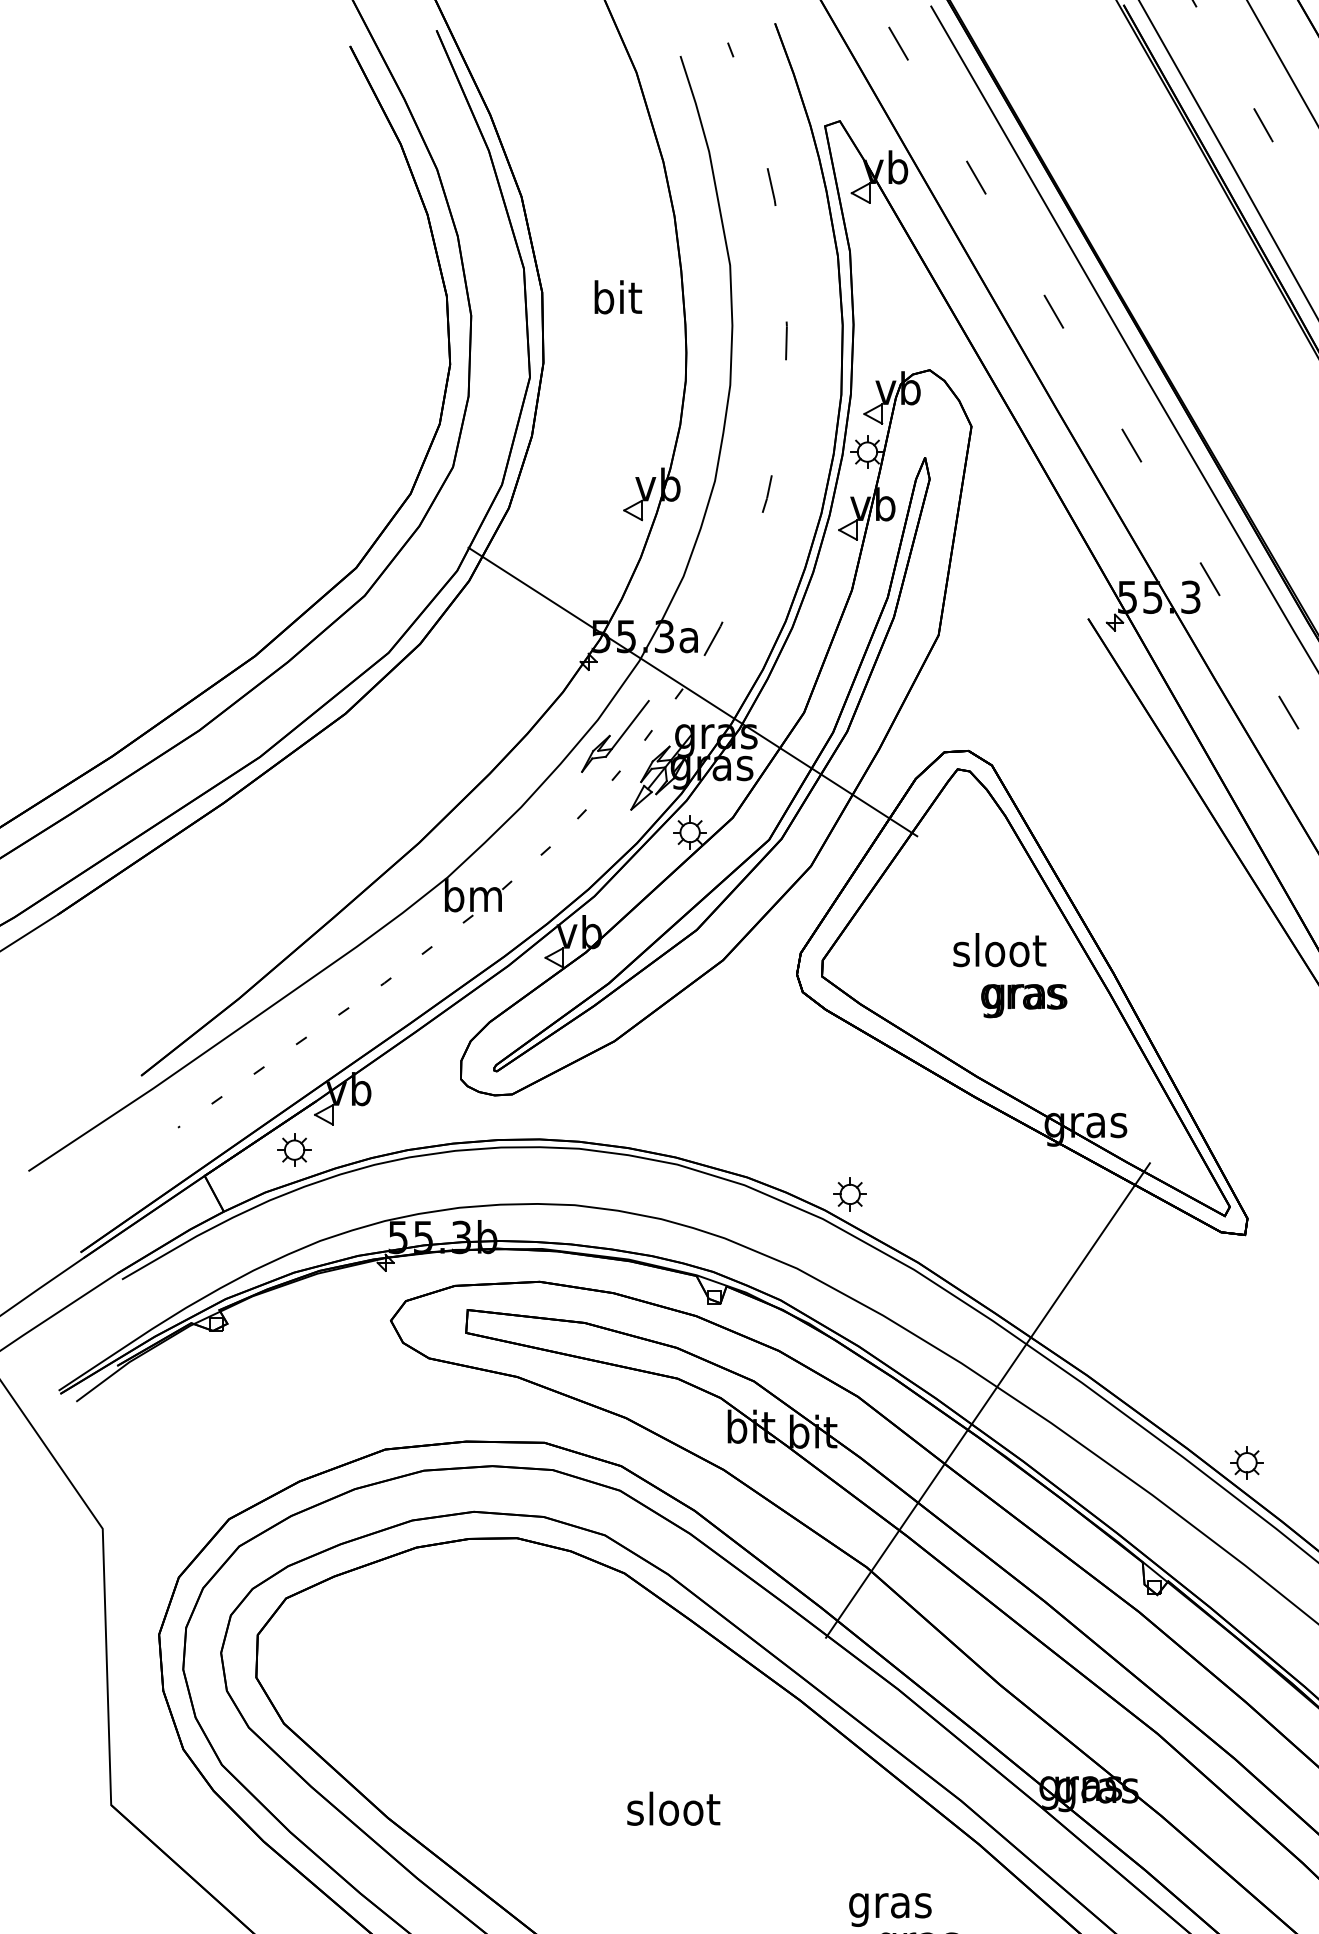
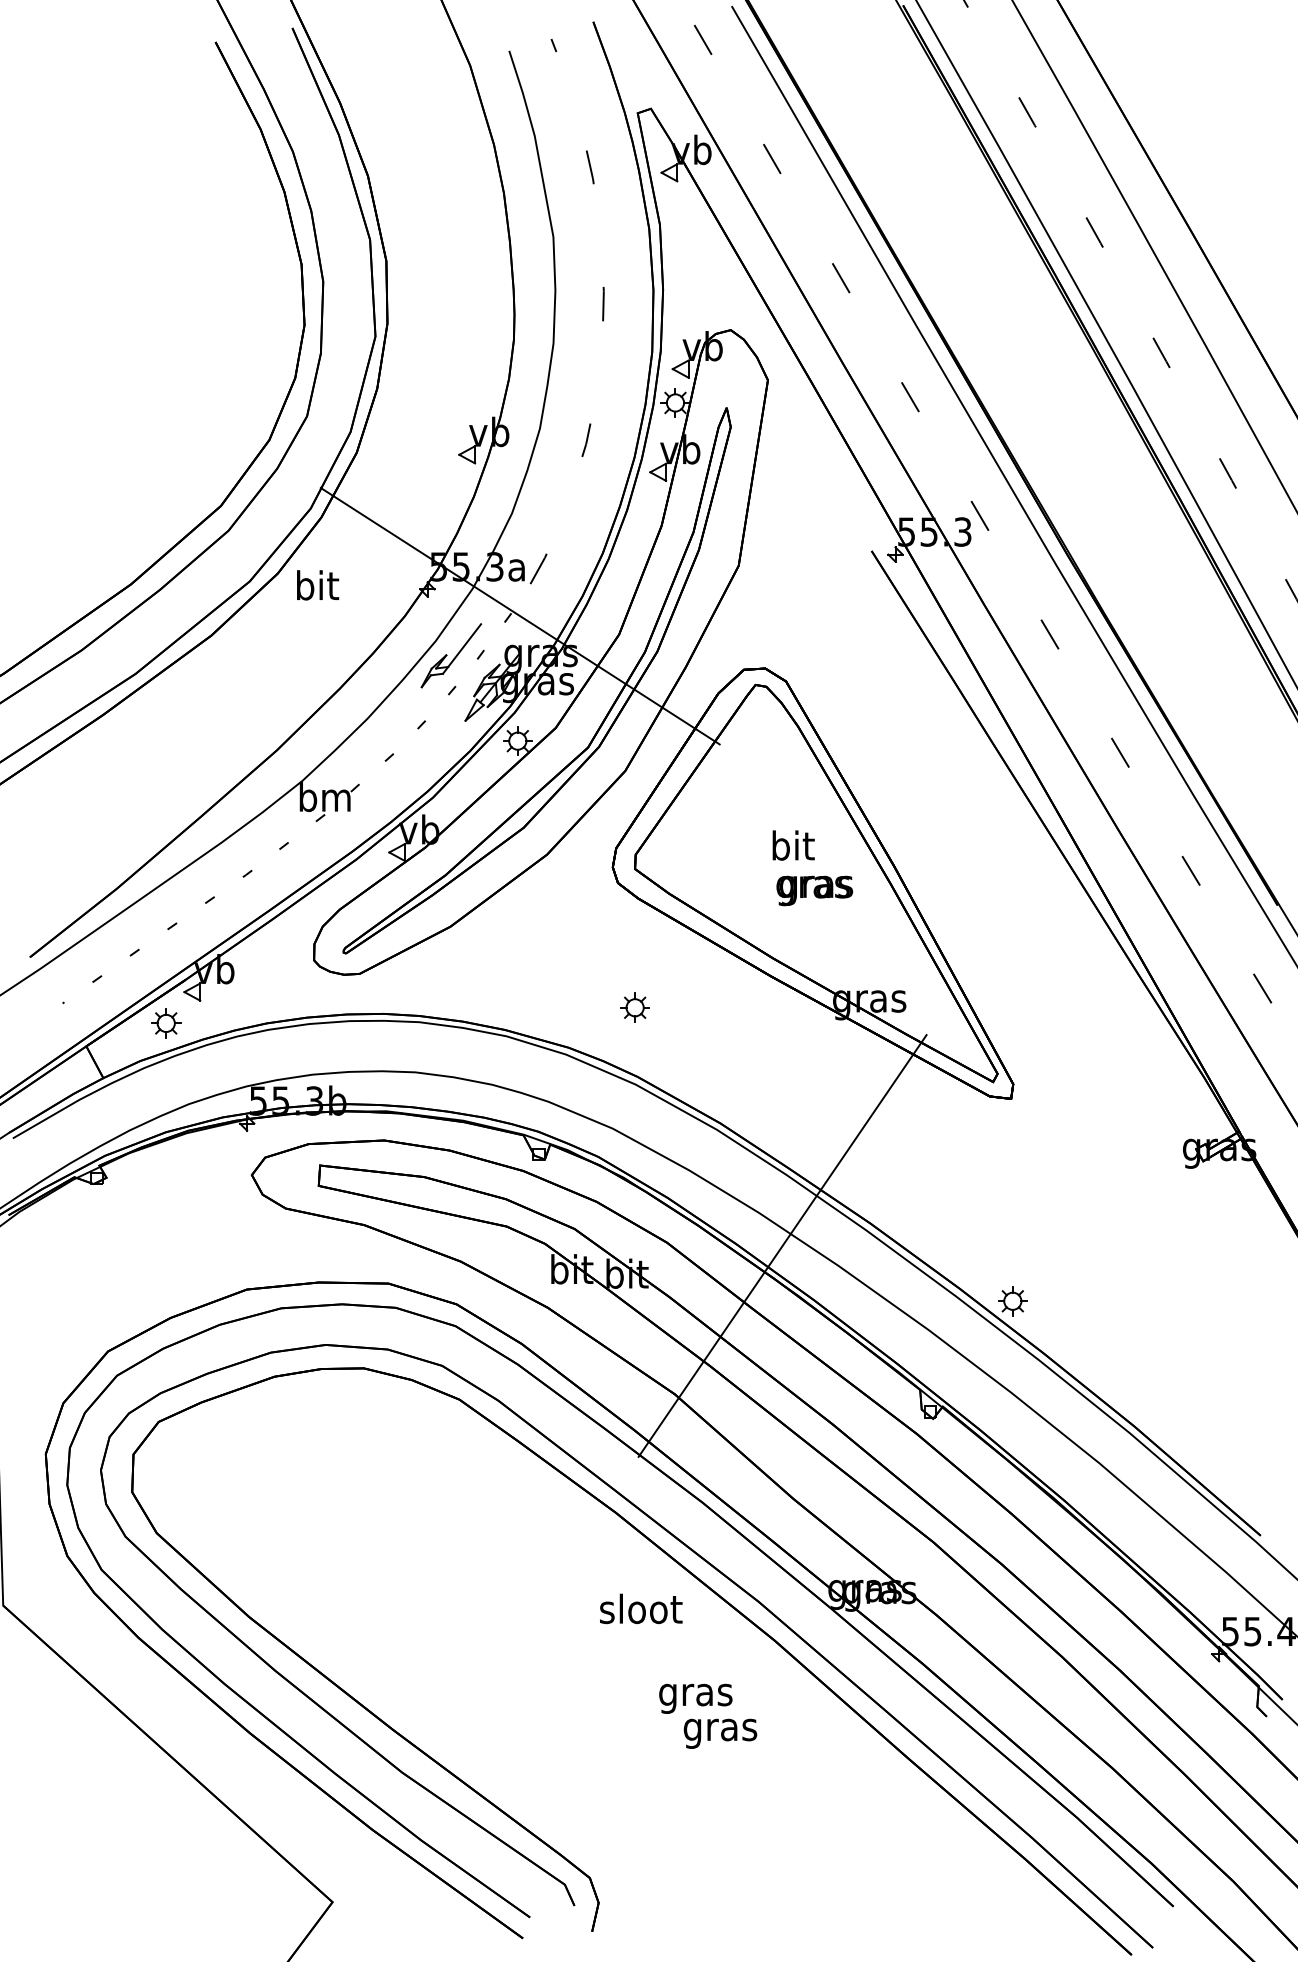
text: (618, 297) -> (318, 585), moved
text: (999, 949) -> (792, 845), sloot -> bit
part: (849, 1194) -> (634, 1007), moved
text: (674, 1808) -> (641, 1608), moved

